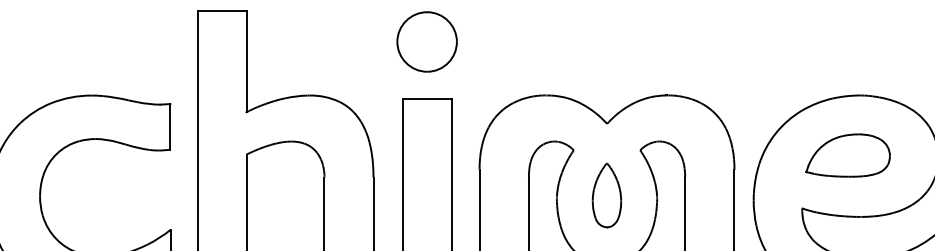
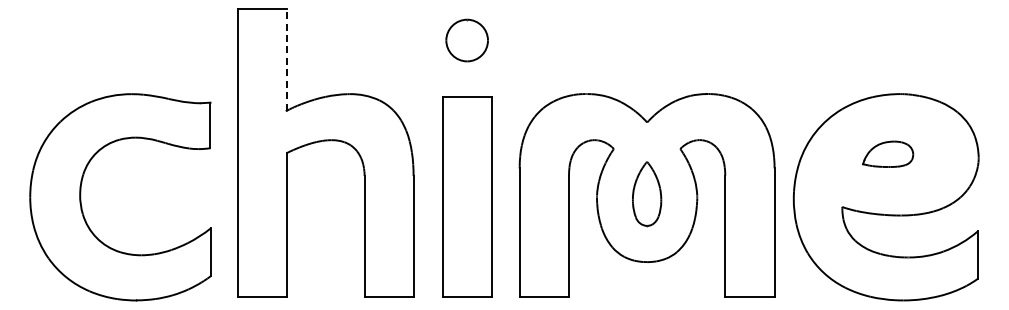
part: (426, 41) -> (466, 40), size x0.7
line: (246, 61) -> (286, 60), solid -> dashed
part: (847, 155) -> (887, 154), size x0.6

